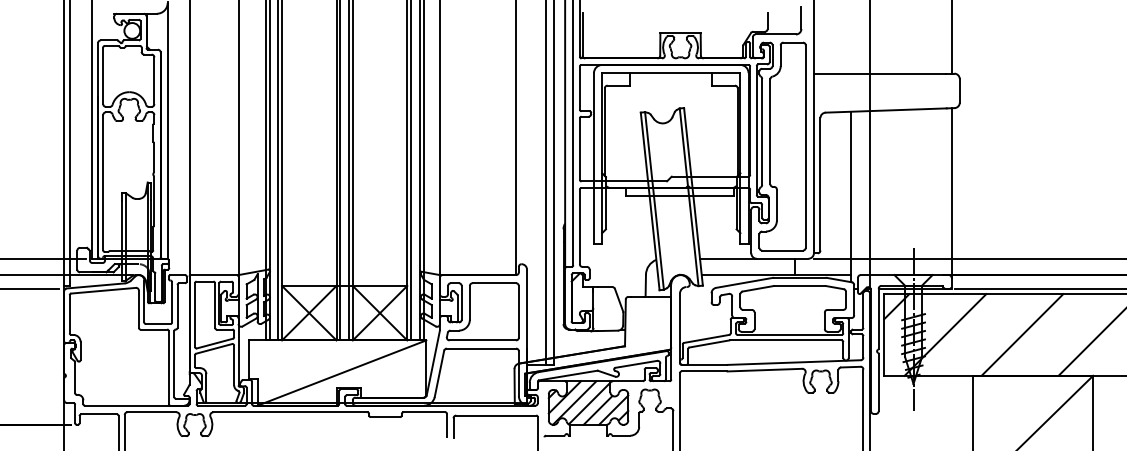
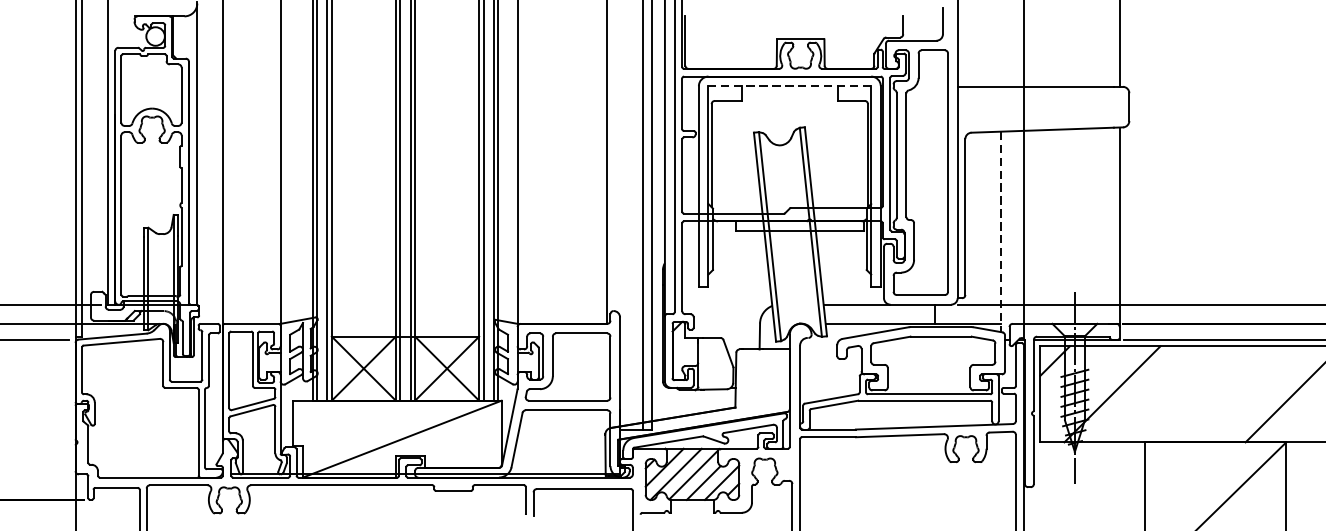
line: (670, 73) -> (788, 86), solid -> dashed
line: (850, 197) -> (1000, 232), solid -> dashed
line: (1022, 334) -> (1203, 393), removed

